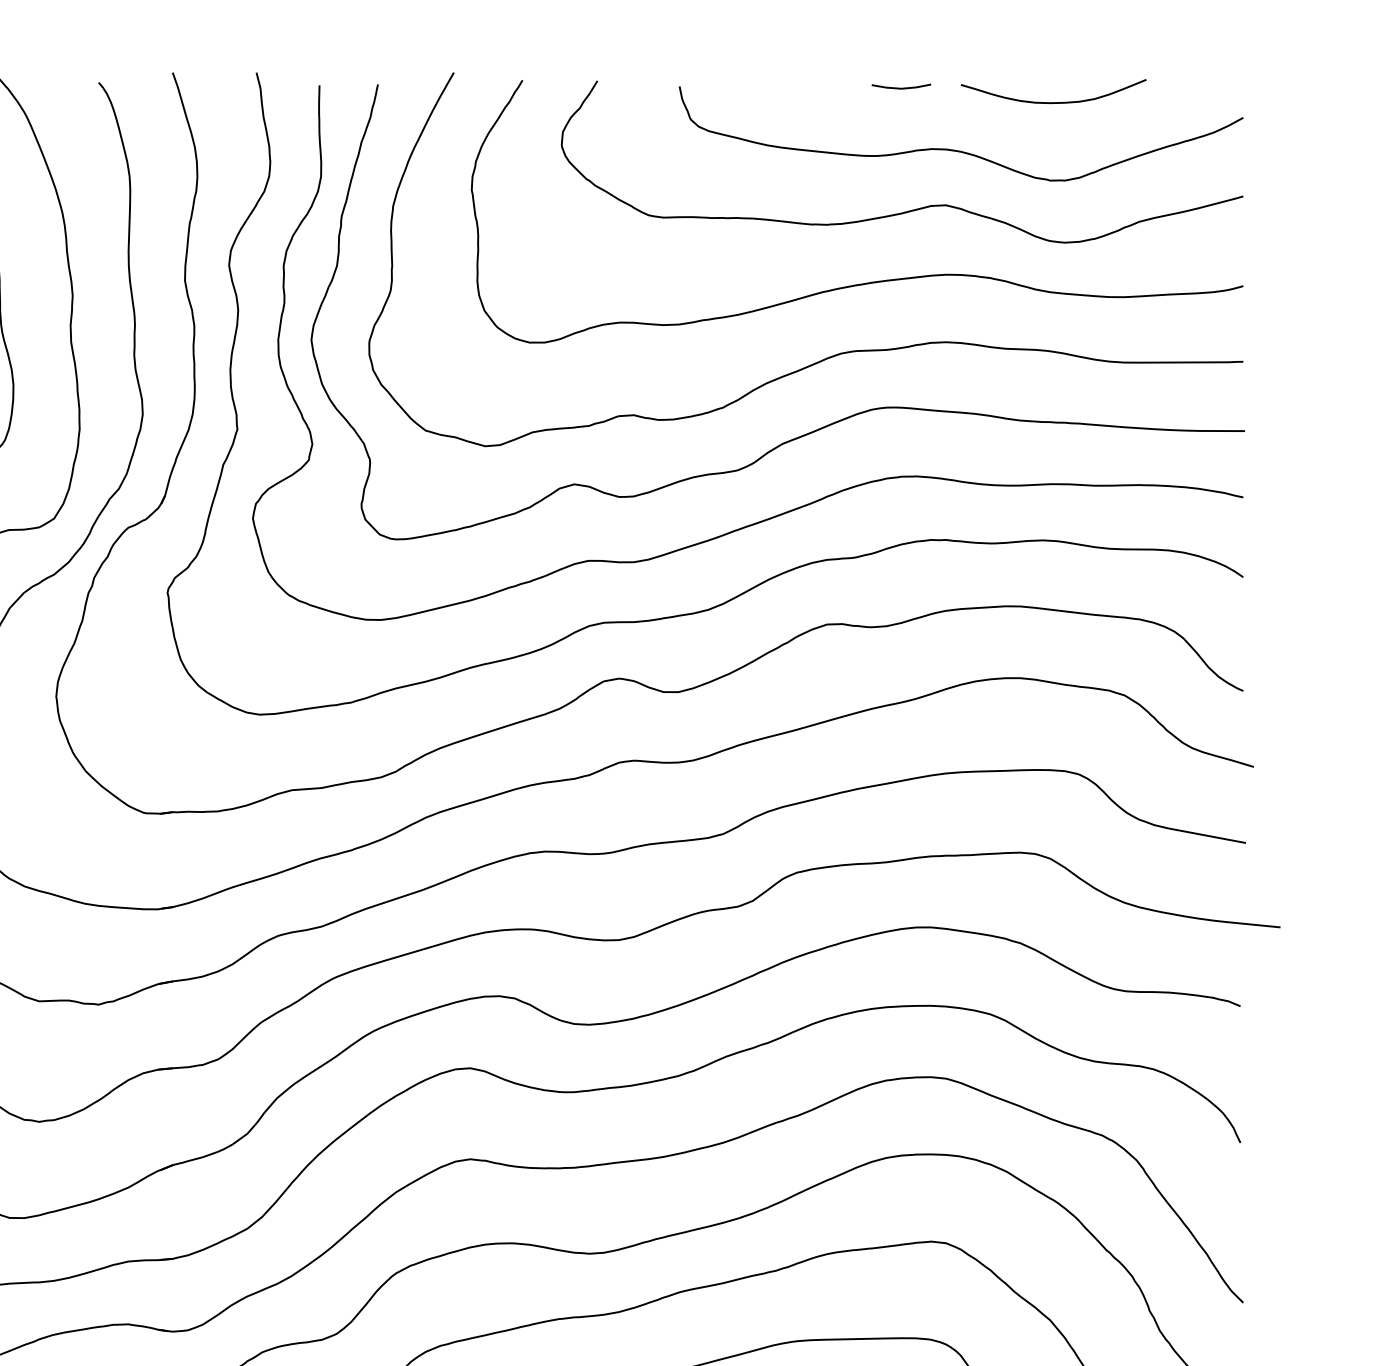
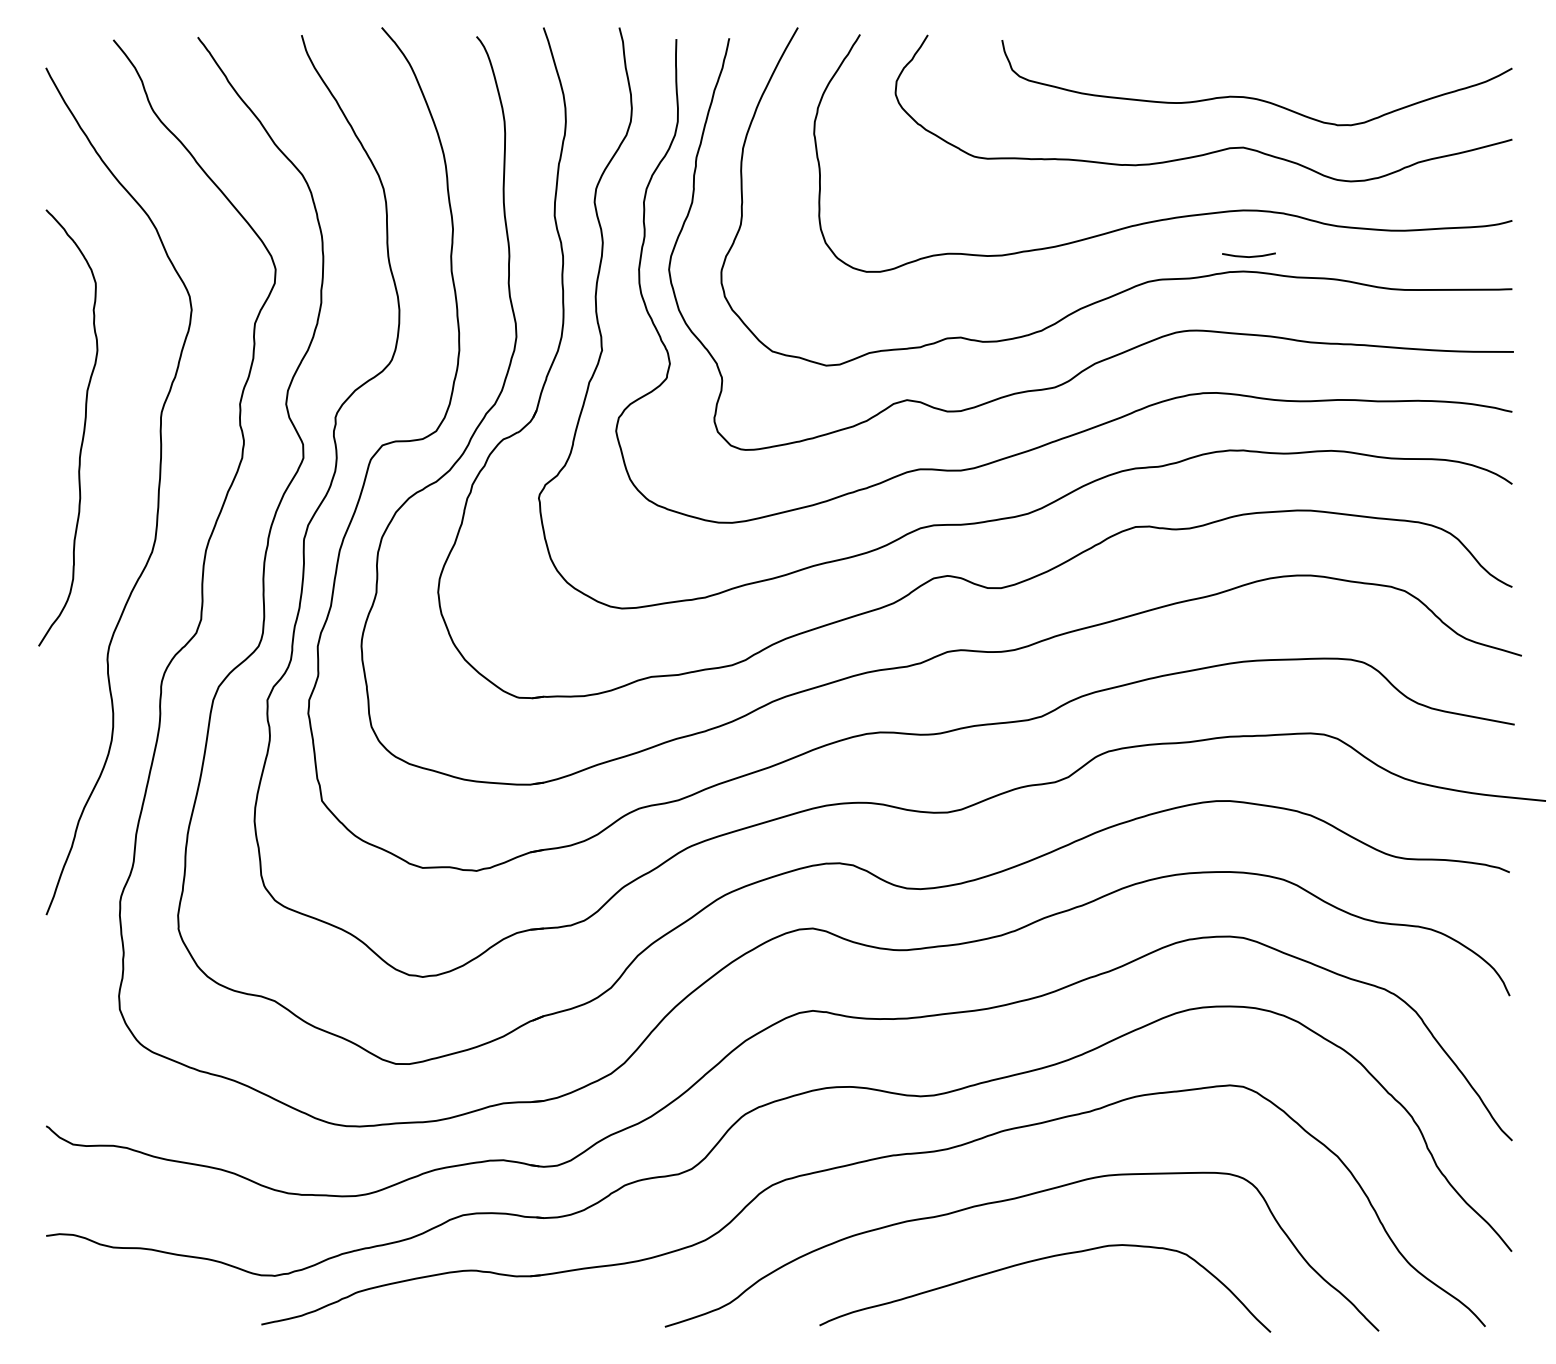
line: (900, 88) -> (1248, 256), moved
curve: (1053, 102) -> (1340, 54), removed

